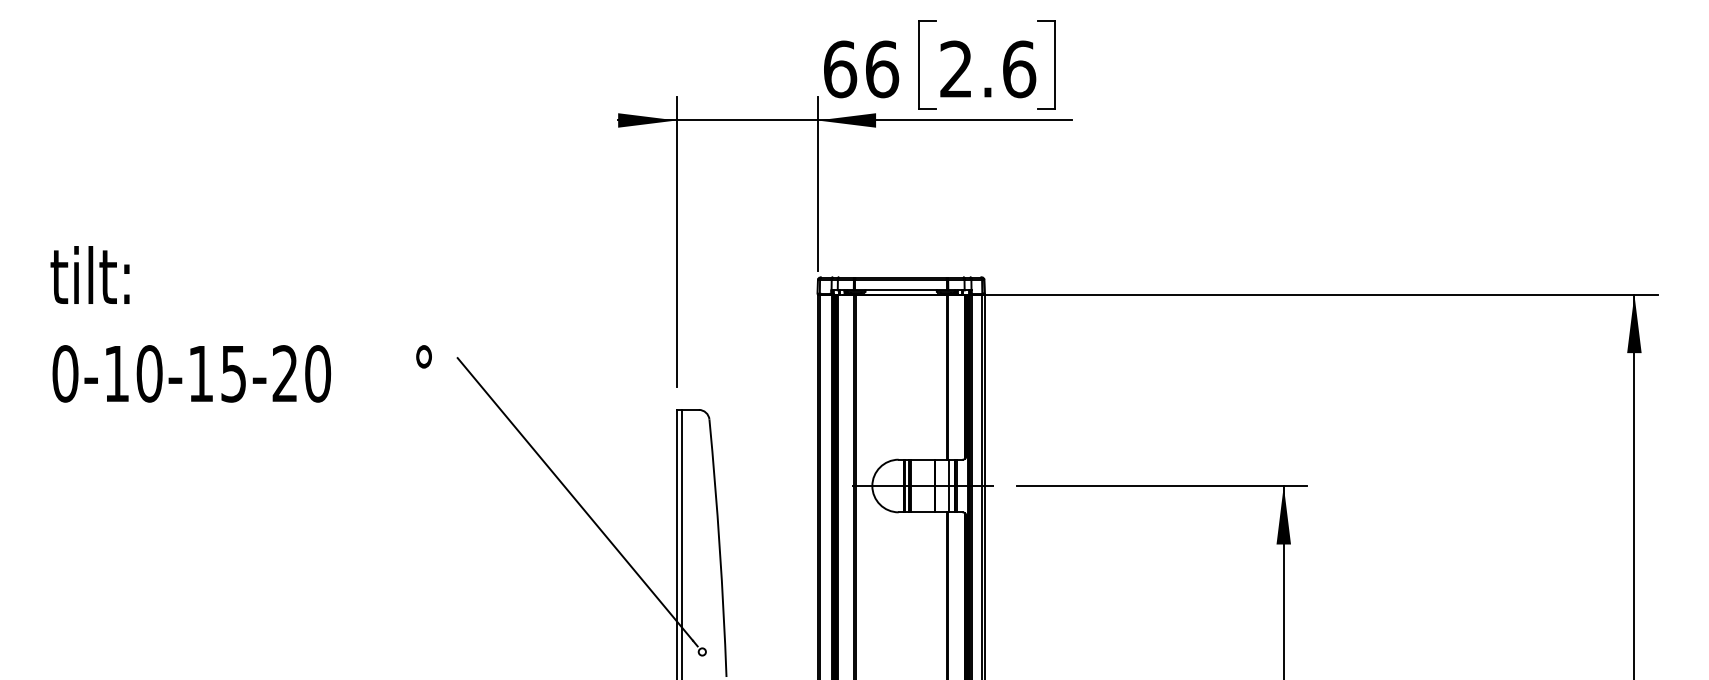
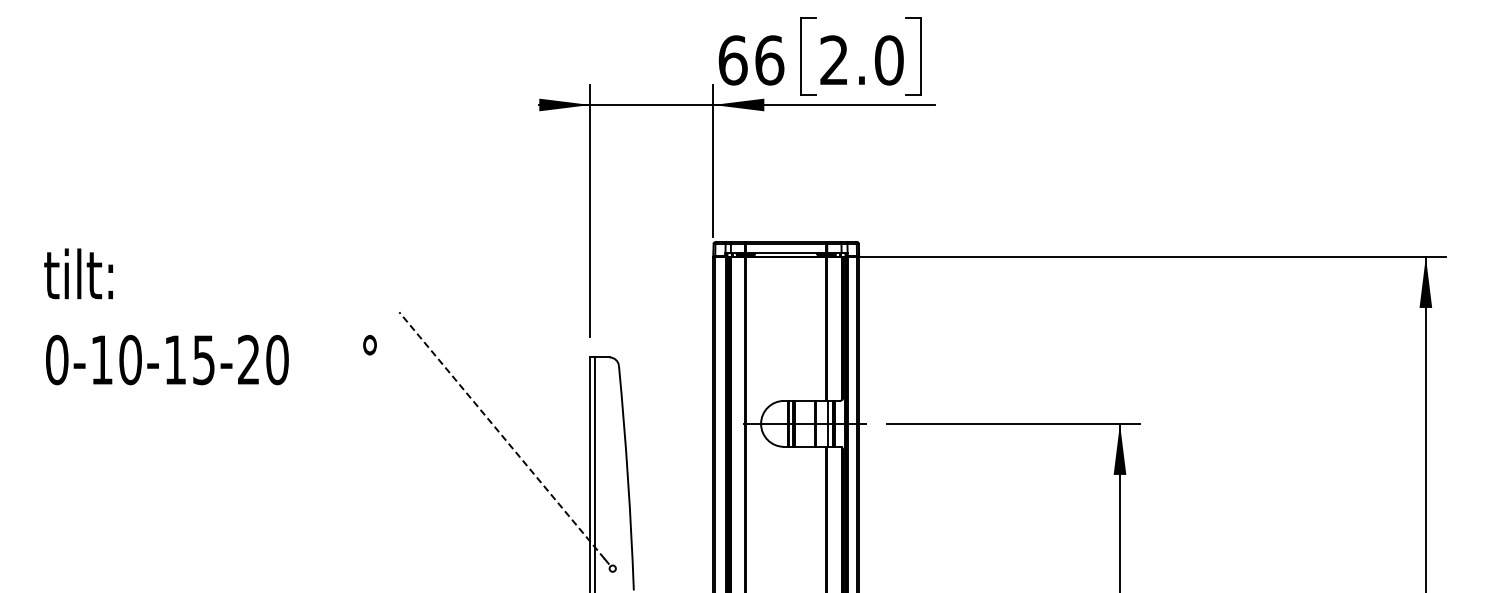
text: (1018, 69) -> (888, 60), 2.6 -> 2.0
text: (241, 323) -> (210, 316), moved
line: (574, 499) -> (501, 435), solid -> dashed

